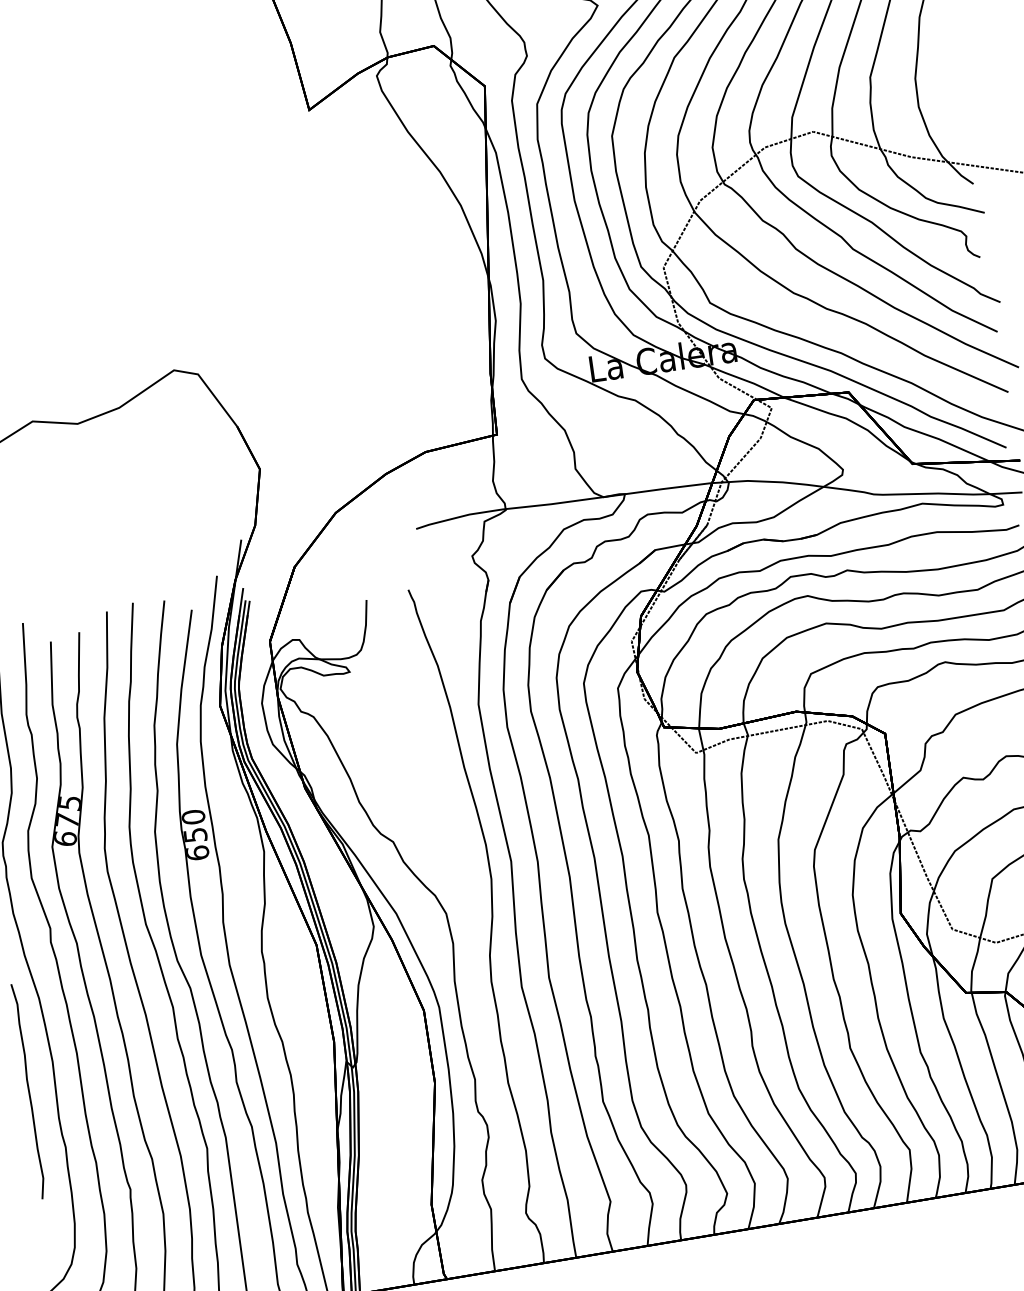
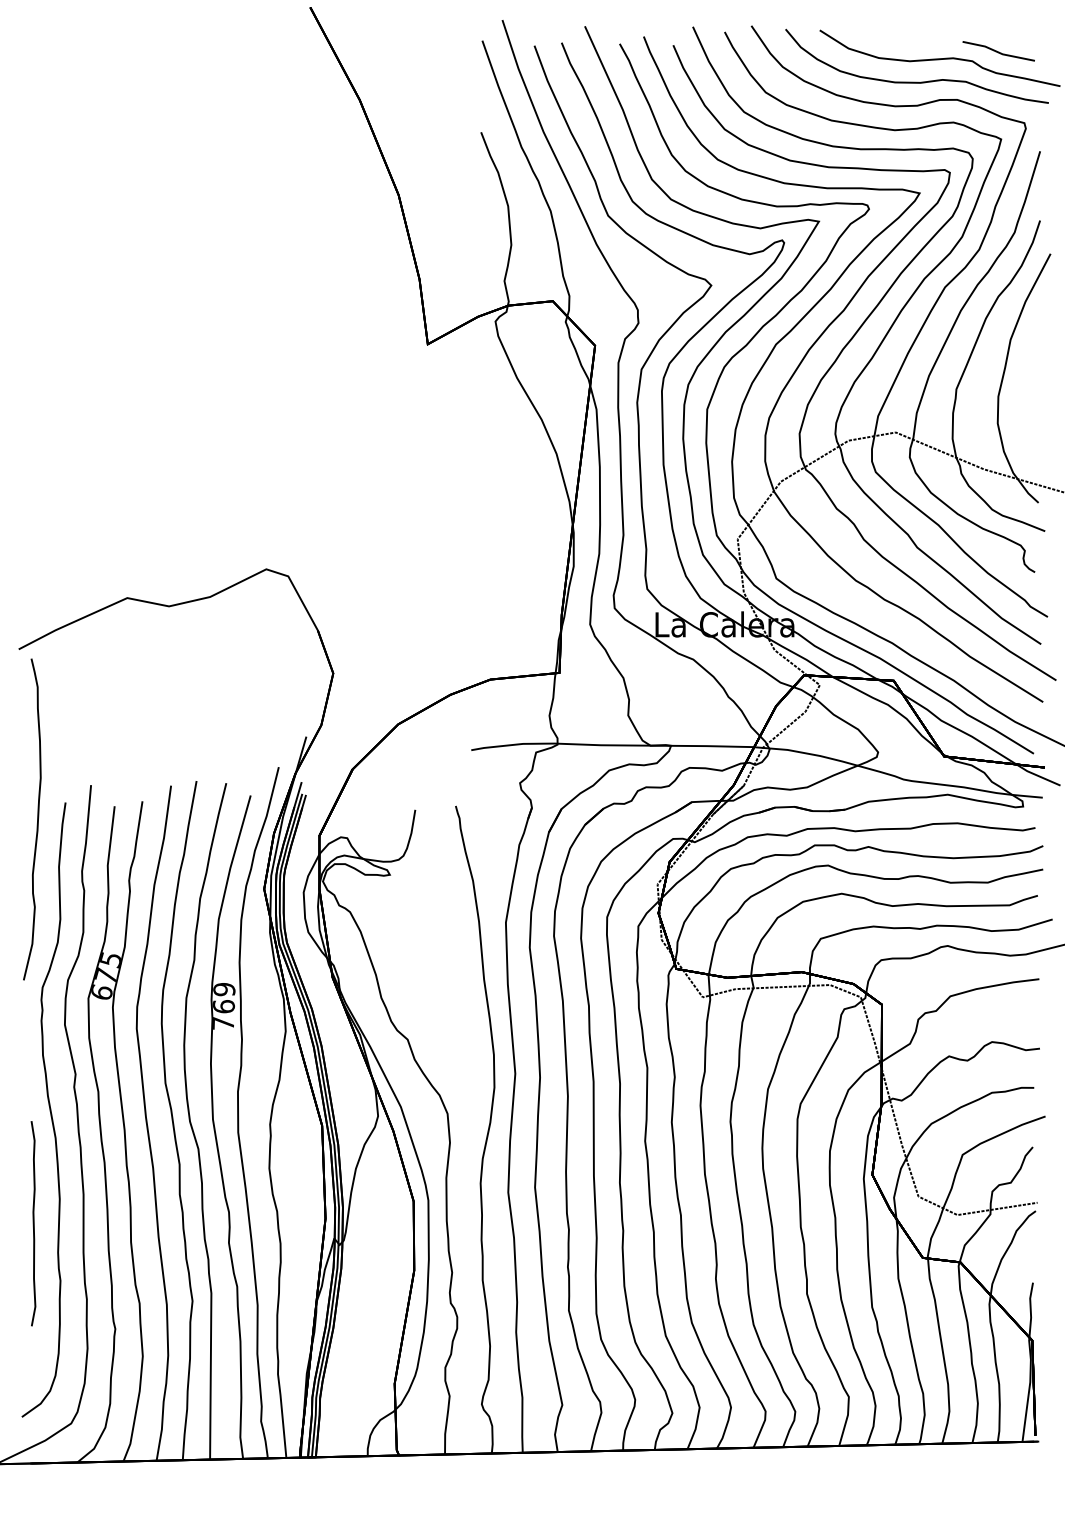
text: (195, 835) -> (223, 1006), 650 -> 769

